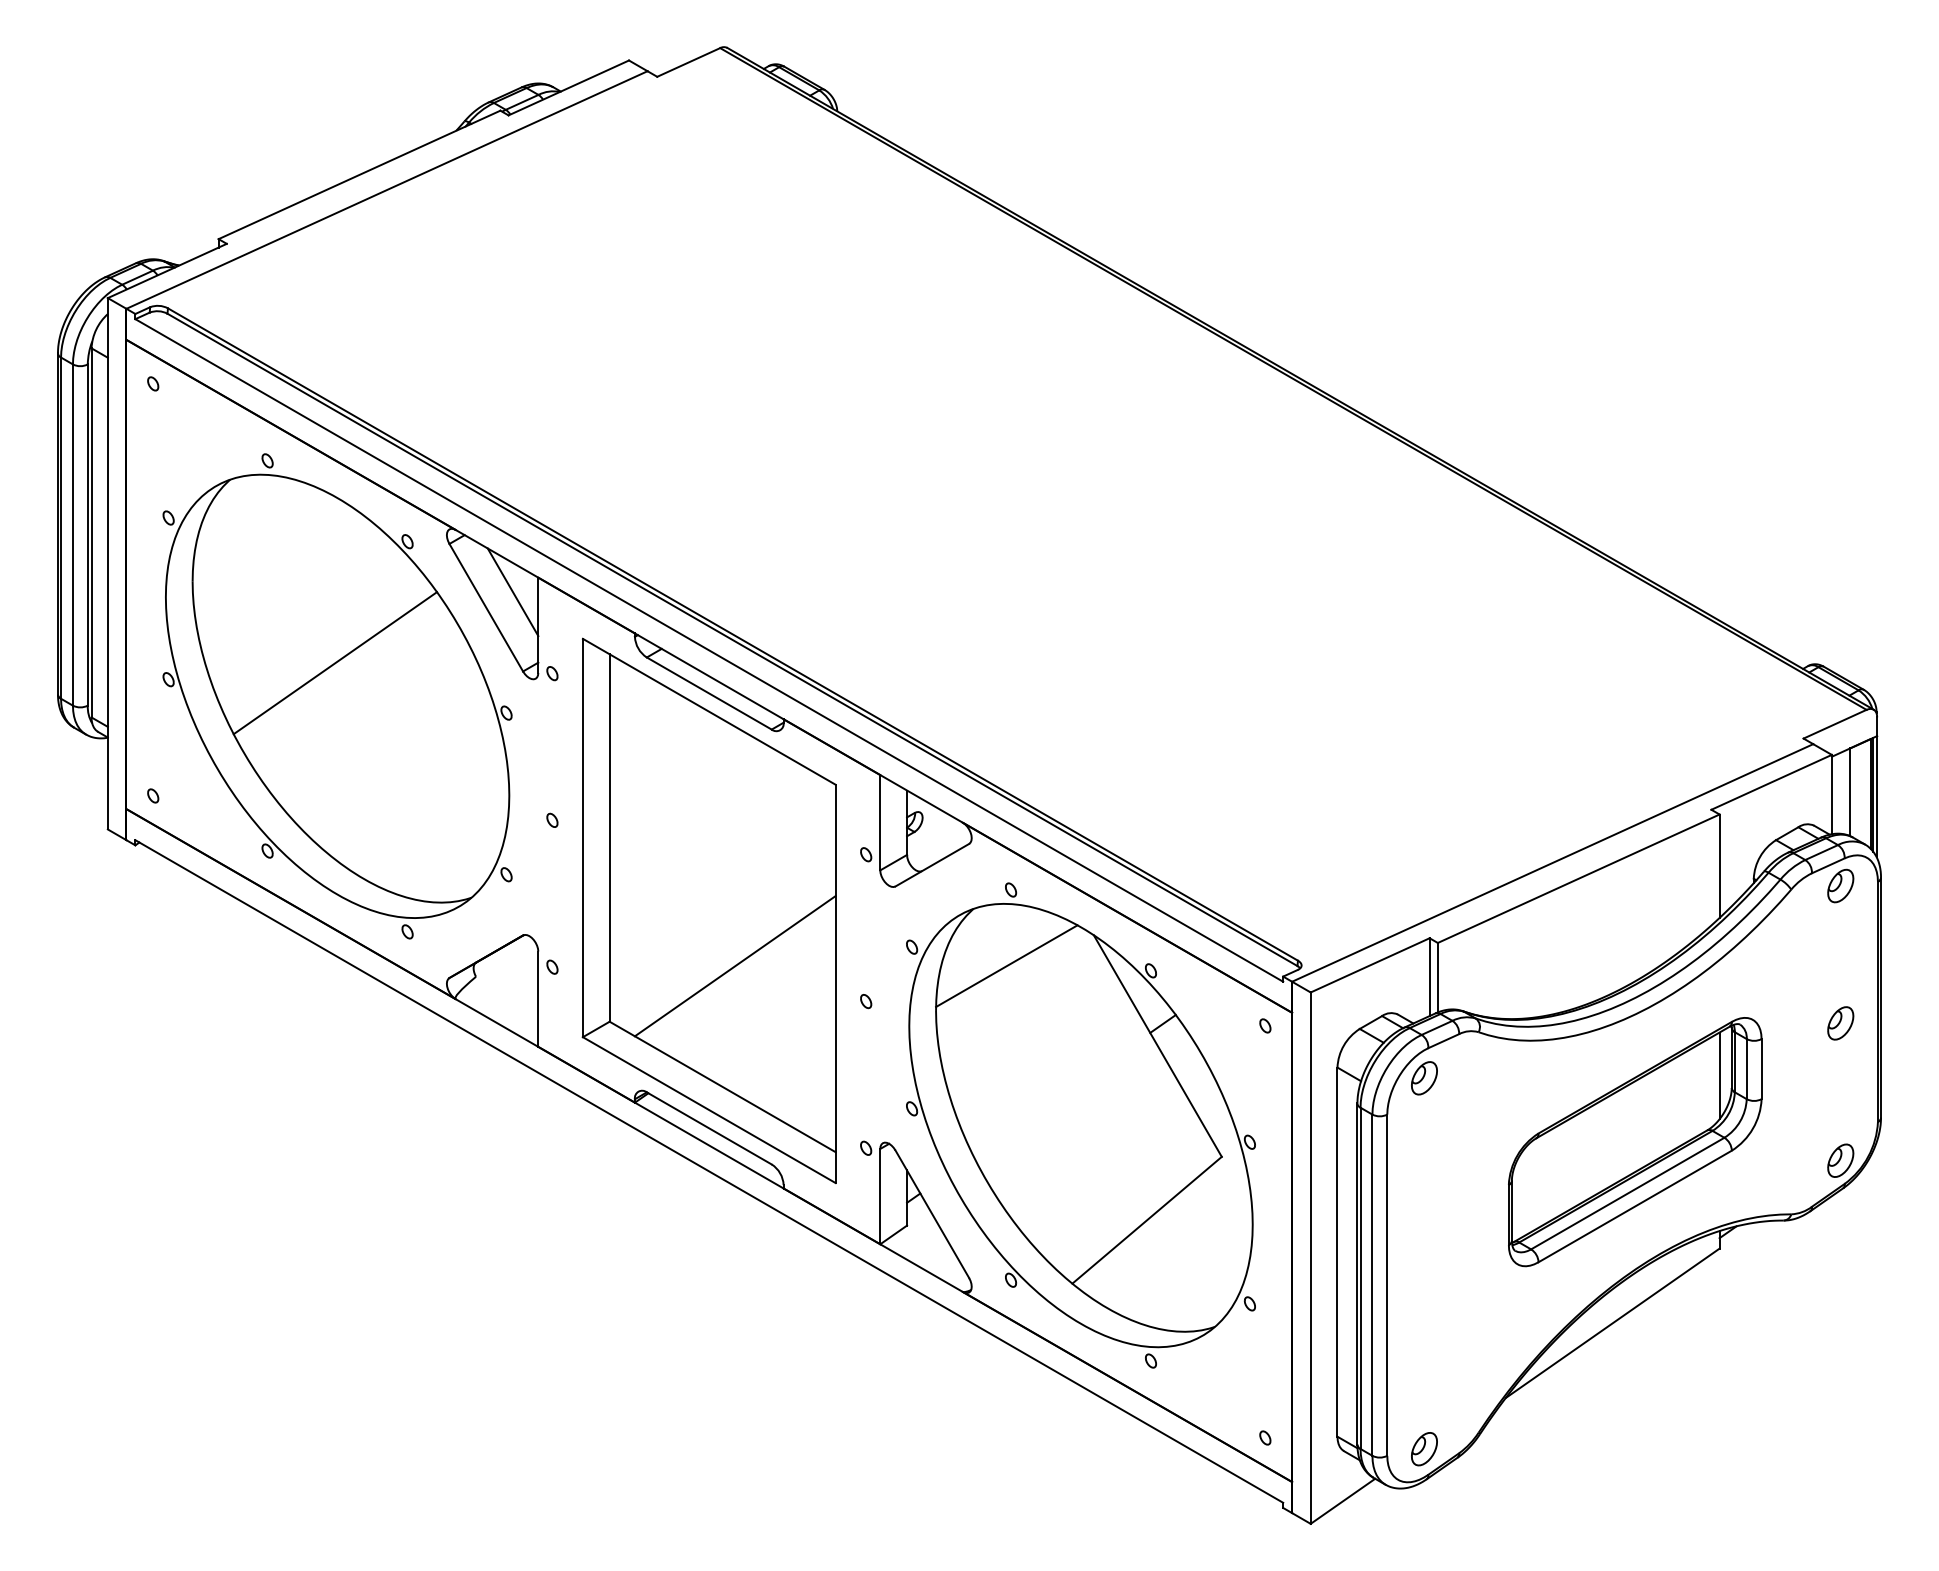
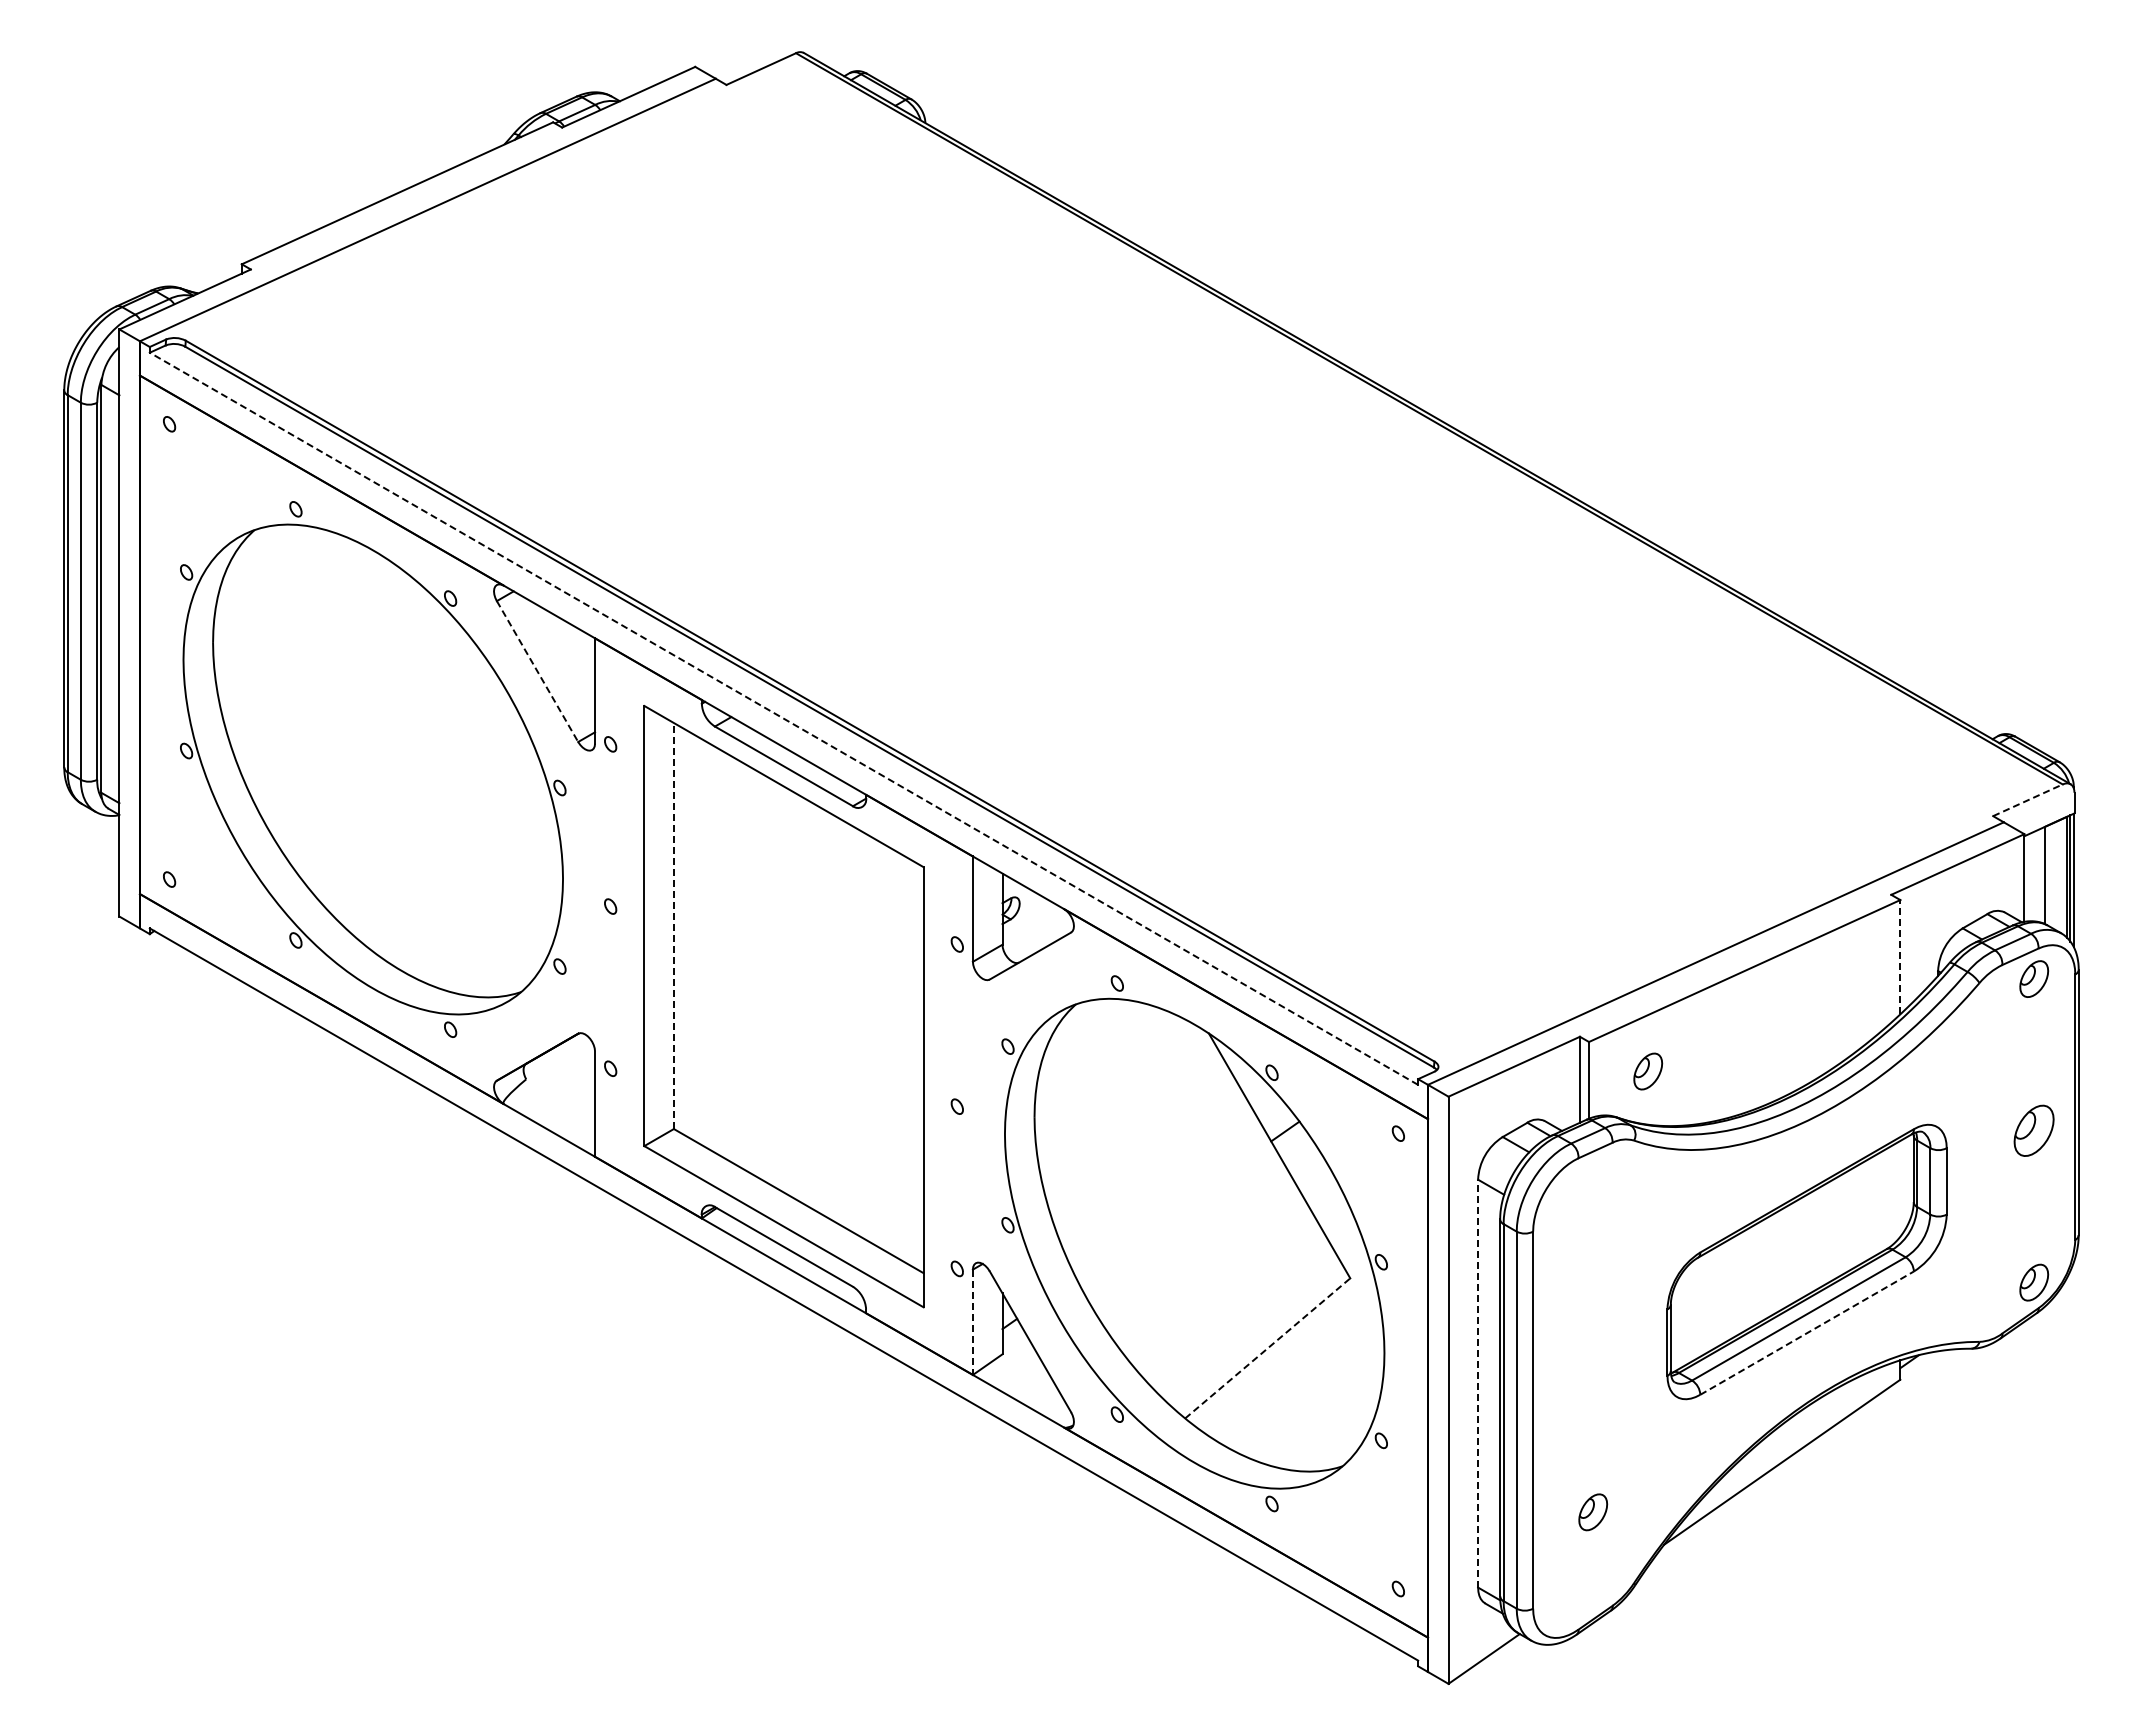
line: (513, 592) -> (567, 654), removed
line: (486, 607) -> (537, 671), solid -> dashed
line: (708, 650) -> (783, 718), solid -> dashed
line: (335, 662) -> (370, 732), removed
line: (1835, 724) -> (2028, 800), solid -> dashed
line: (609, 838) -> (673, 926), solid -> dashed
line: (1719, 865) -> (1900, 956), solid -> dashed
line: (735, 966) -> (812, 1067), removed
line: (1006, 966) -> (1112, 1067), removed
part: (1841, 1023) -> (2034, 1130), size x1.4
line: (1719, 1075) -> (1900, 1188), removed
part: (1424, 1078) -> (1648, 1071), moved
line: (879, 1196) -> (972, 1322), solid -> dashed
line: (1635, 1205) -> (1807, 1332), solid -> dashed
line: (1147, 1220) -> (1268, 1348), solid -> dashed
line: (1337, 1252) -> (1478, 1383), solid -> dashed
part: (1424, 1449) -> (1593, 1512), moved

